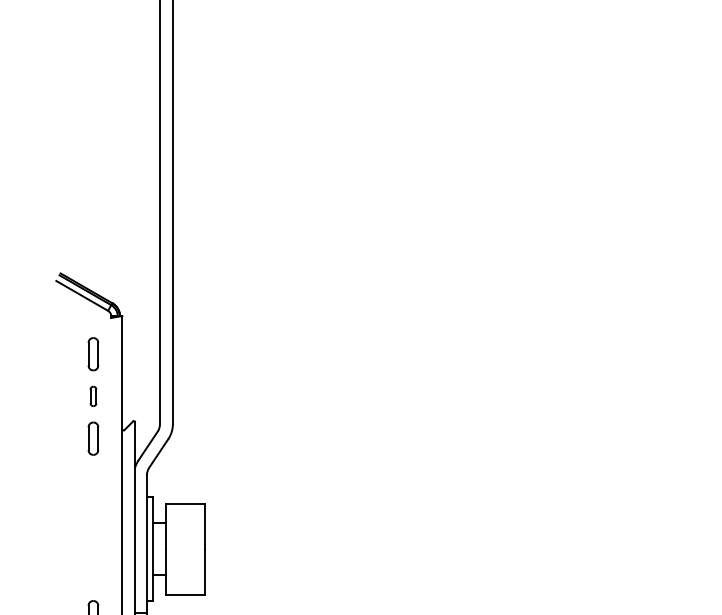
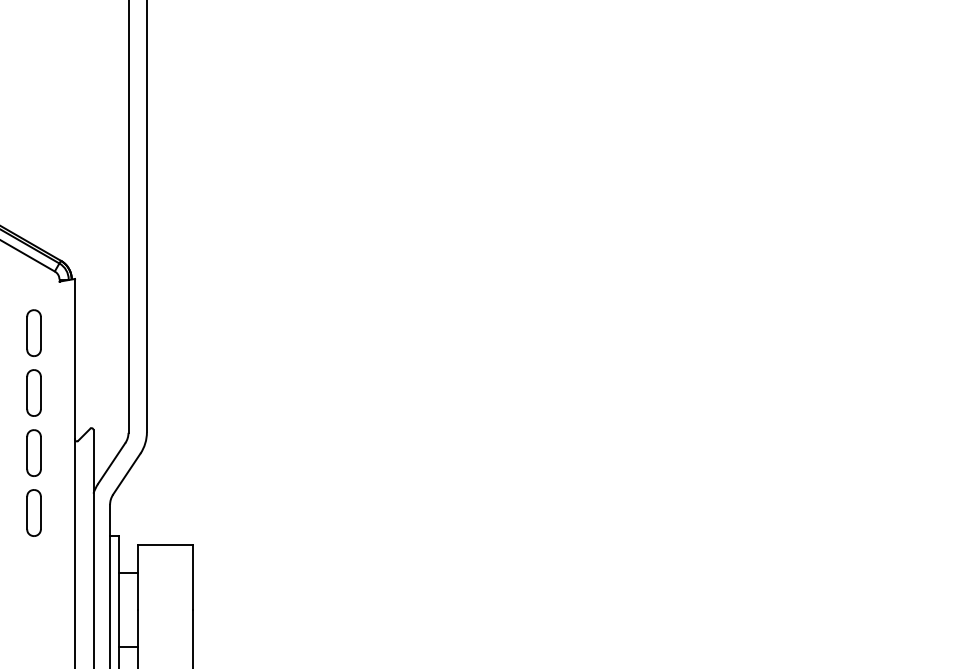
part: (93, 396) -> (34, 393), size x1.67
part: (93, 480) -> (34, 512), added

